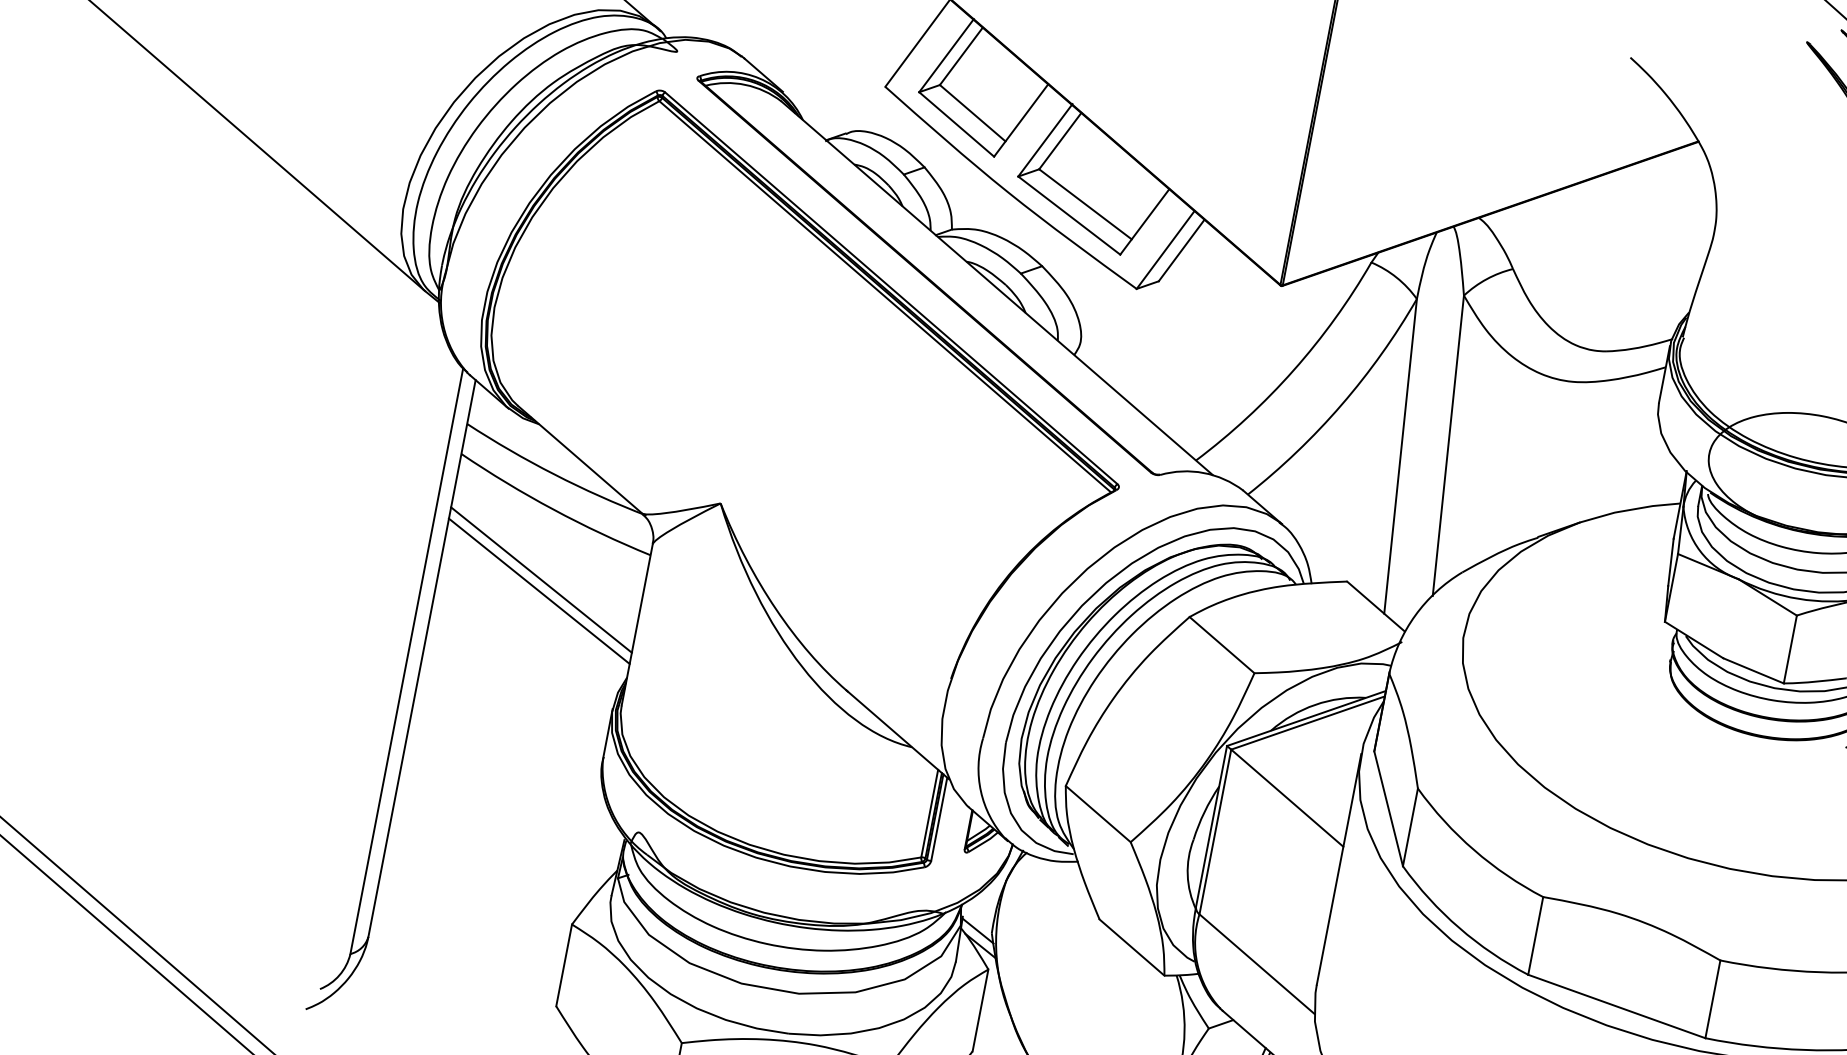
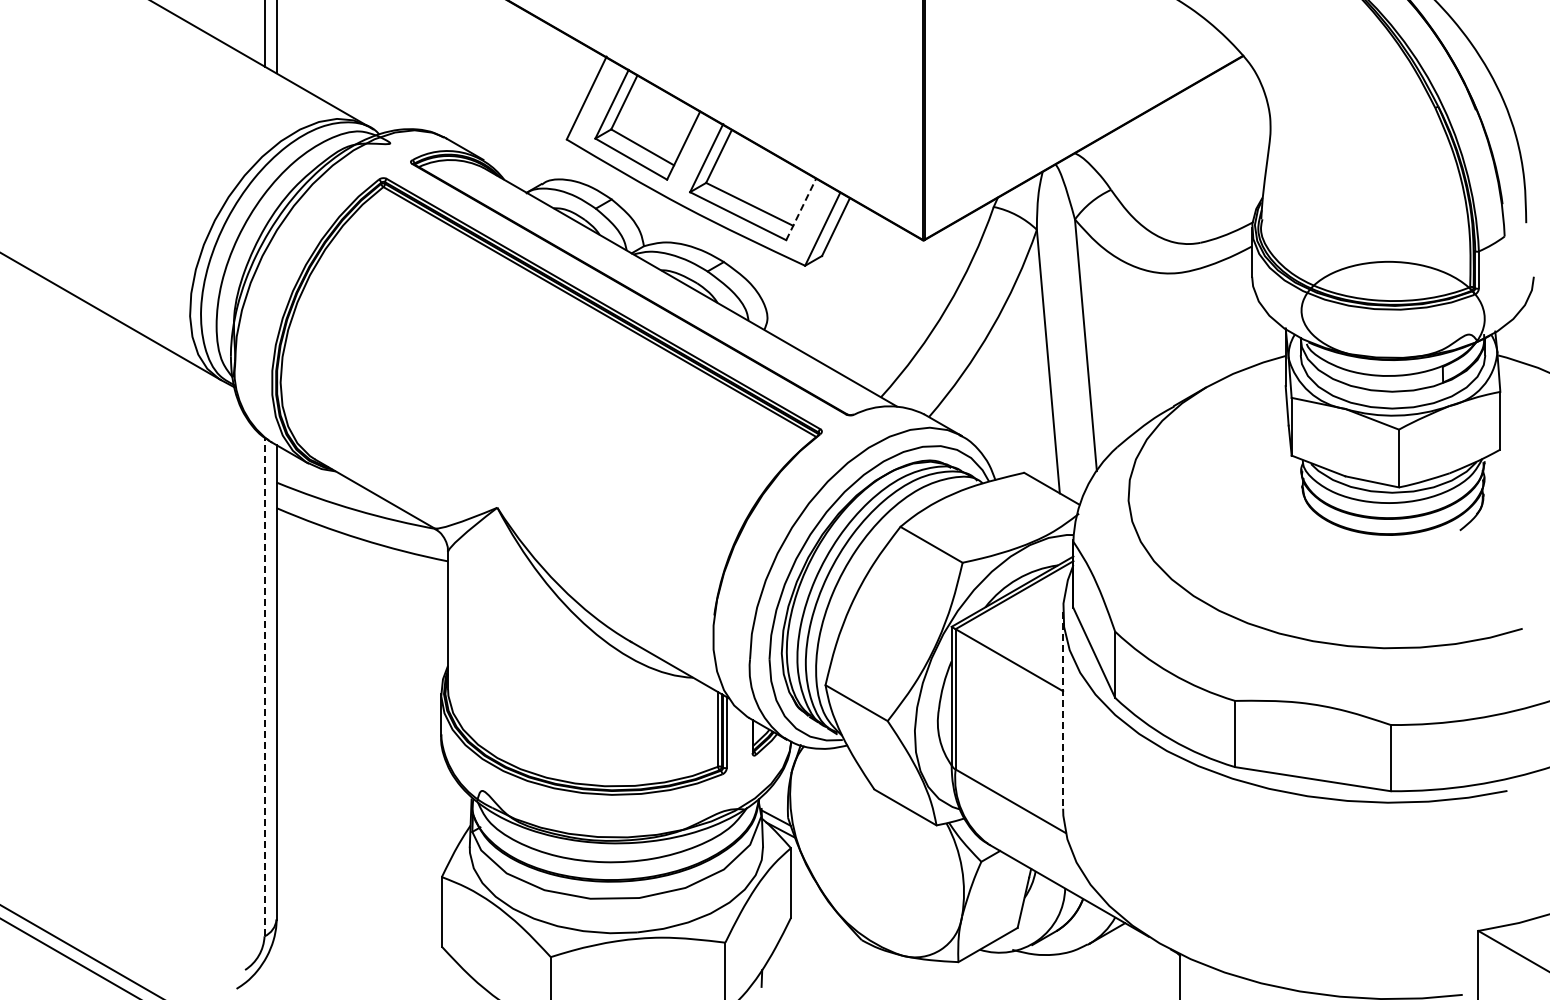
line: (1145, 222) -> (801, 209), solid -> dashed
line: (541, 579) -> (362, 598), removed
line: (539, 591) -> (362, 608), removed
line: (406, 660) -> (264, 686), solid -> dashed
line: (1339, 870) -> (1063, 711), solid -> dashed

